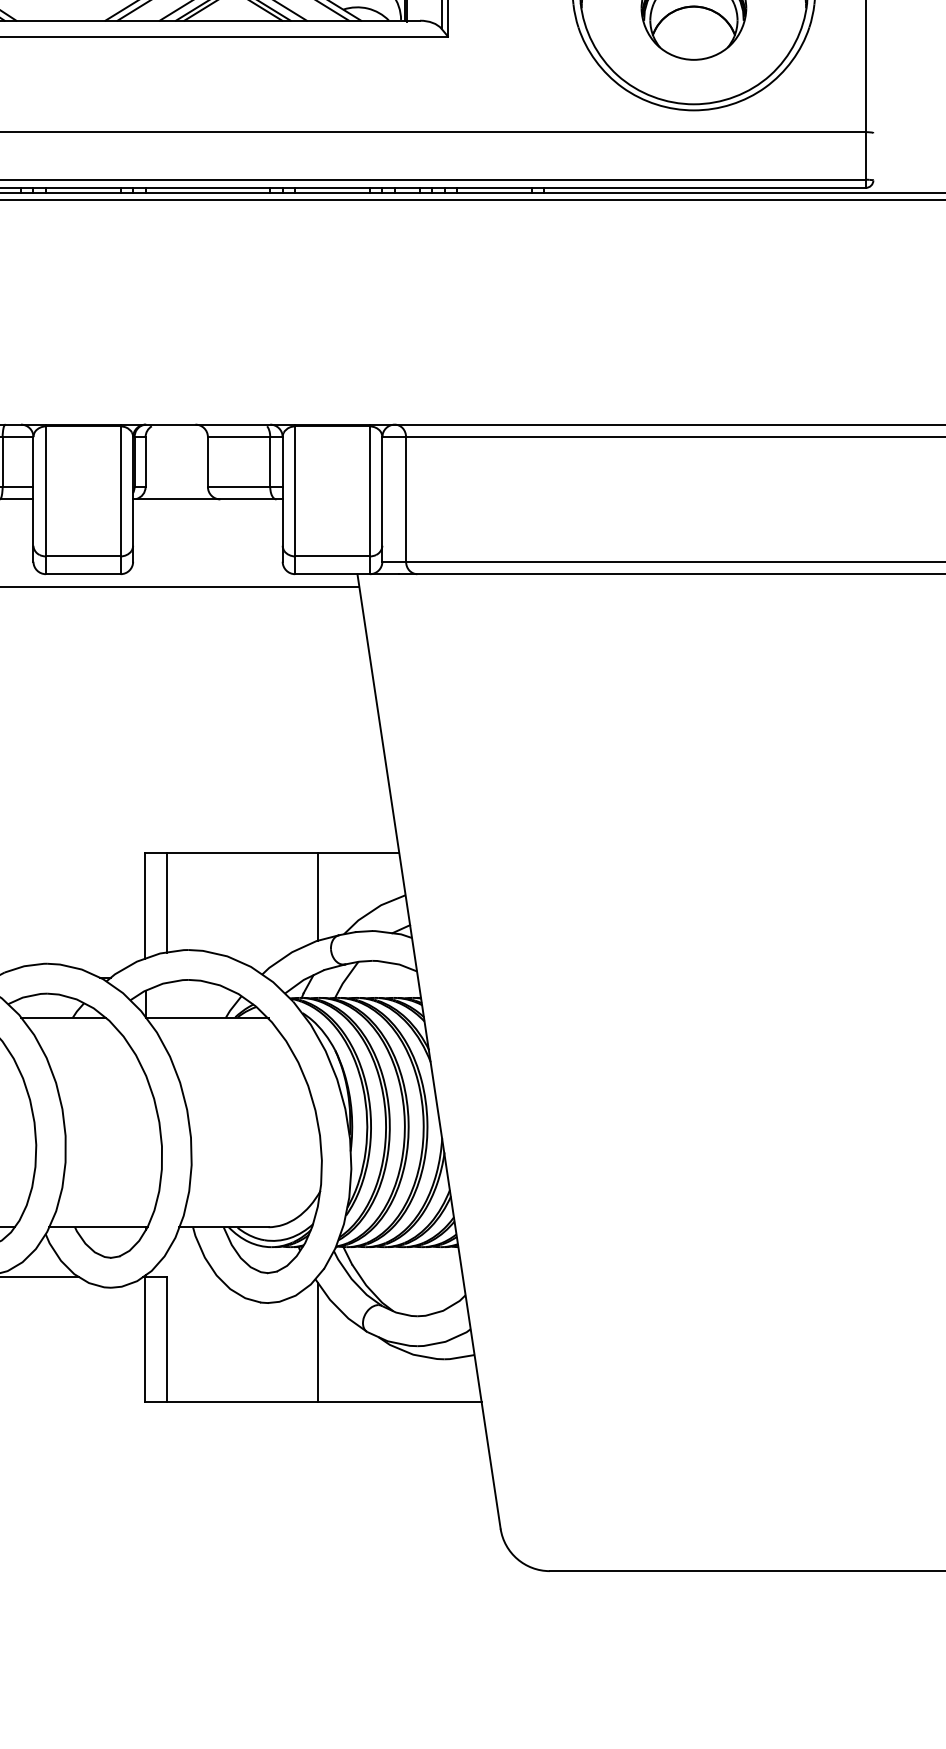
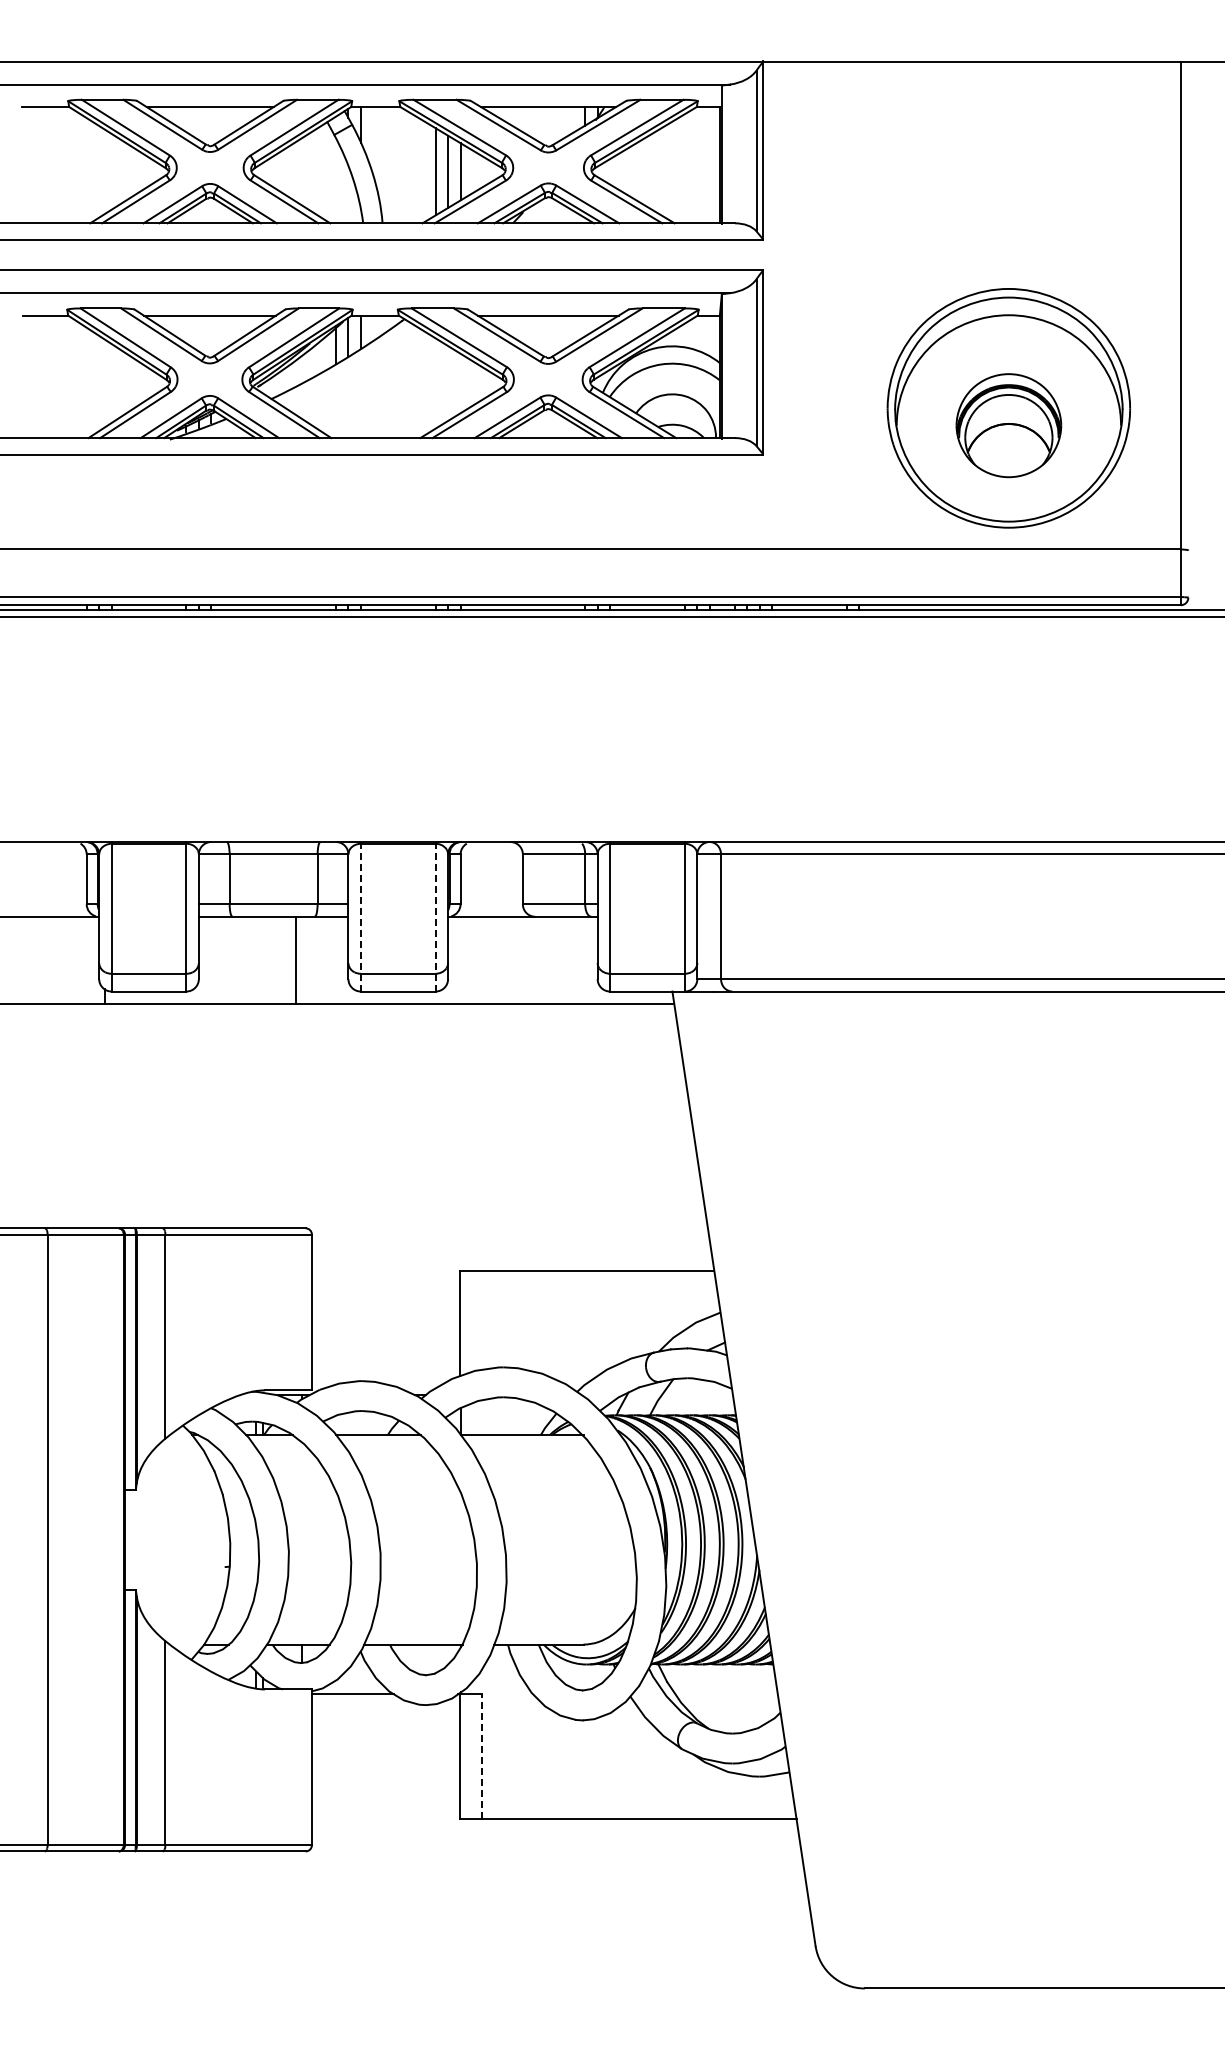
line: (45, 499) -> (360, 916), solid -> dashed
line: (120, 499) -> (435, 916), solid -> dashed
line: (318, 897) -> (633, 1314), removed
line: (166, 902) -> (481, 1319), removed
line: (166, 1339) -> (481, 1756), solid -> dashed
line: (318, 1342) -> (633, 1759), removed

